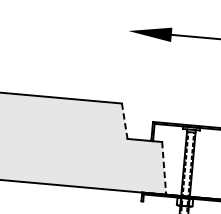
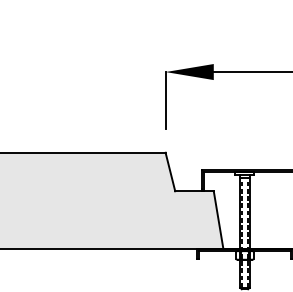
line: (126, 56) -> (165, 100), added
line: (124, 121) -> (170, 172), dashed -> solid
line: (164, 168) -> (218, 220), dashed -> solid

